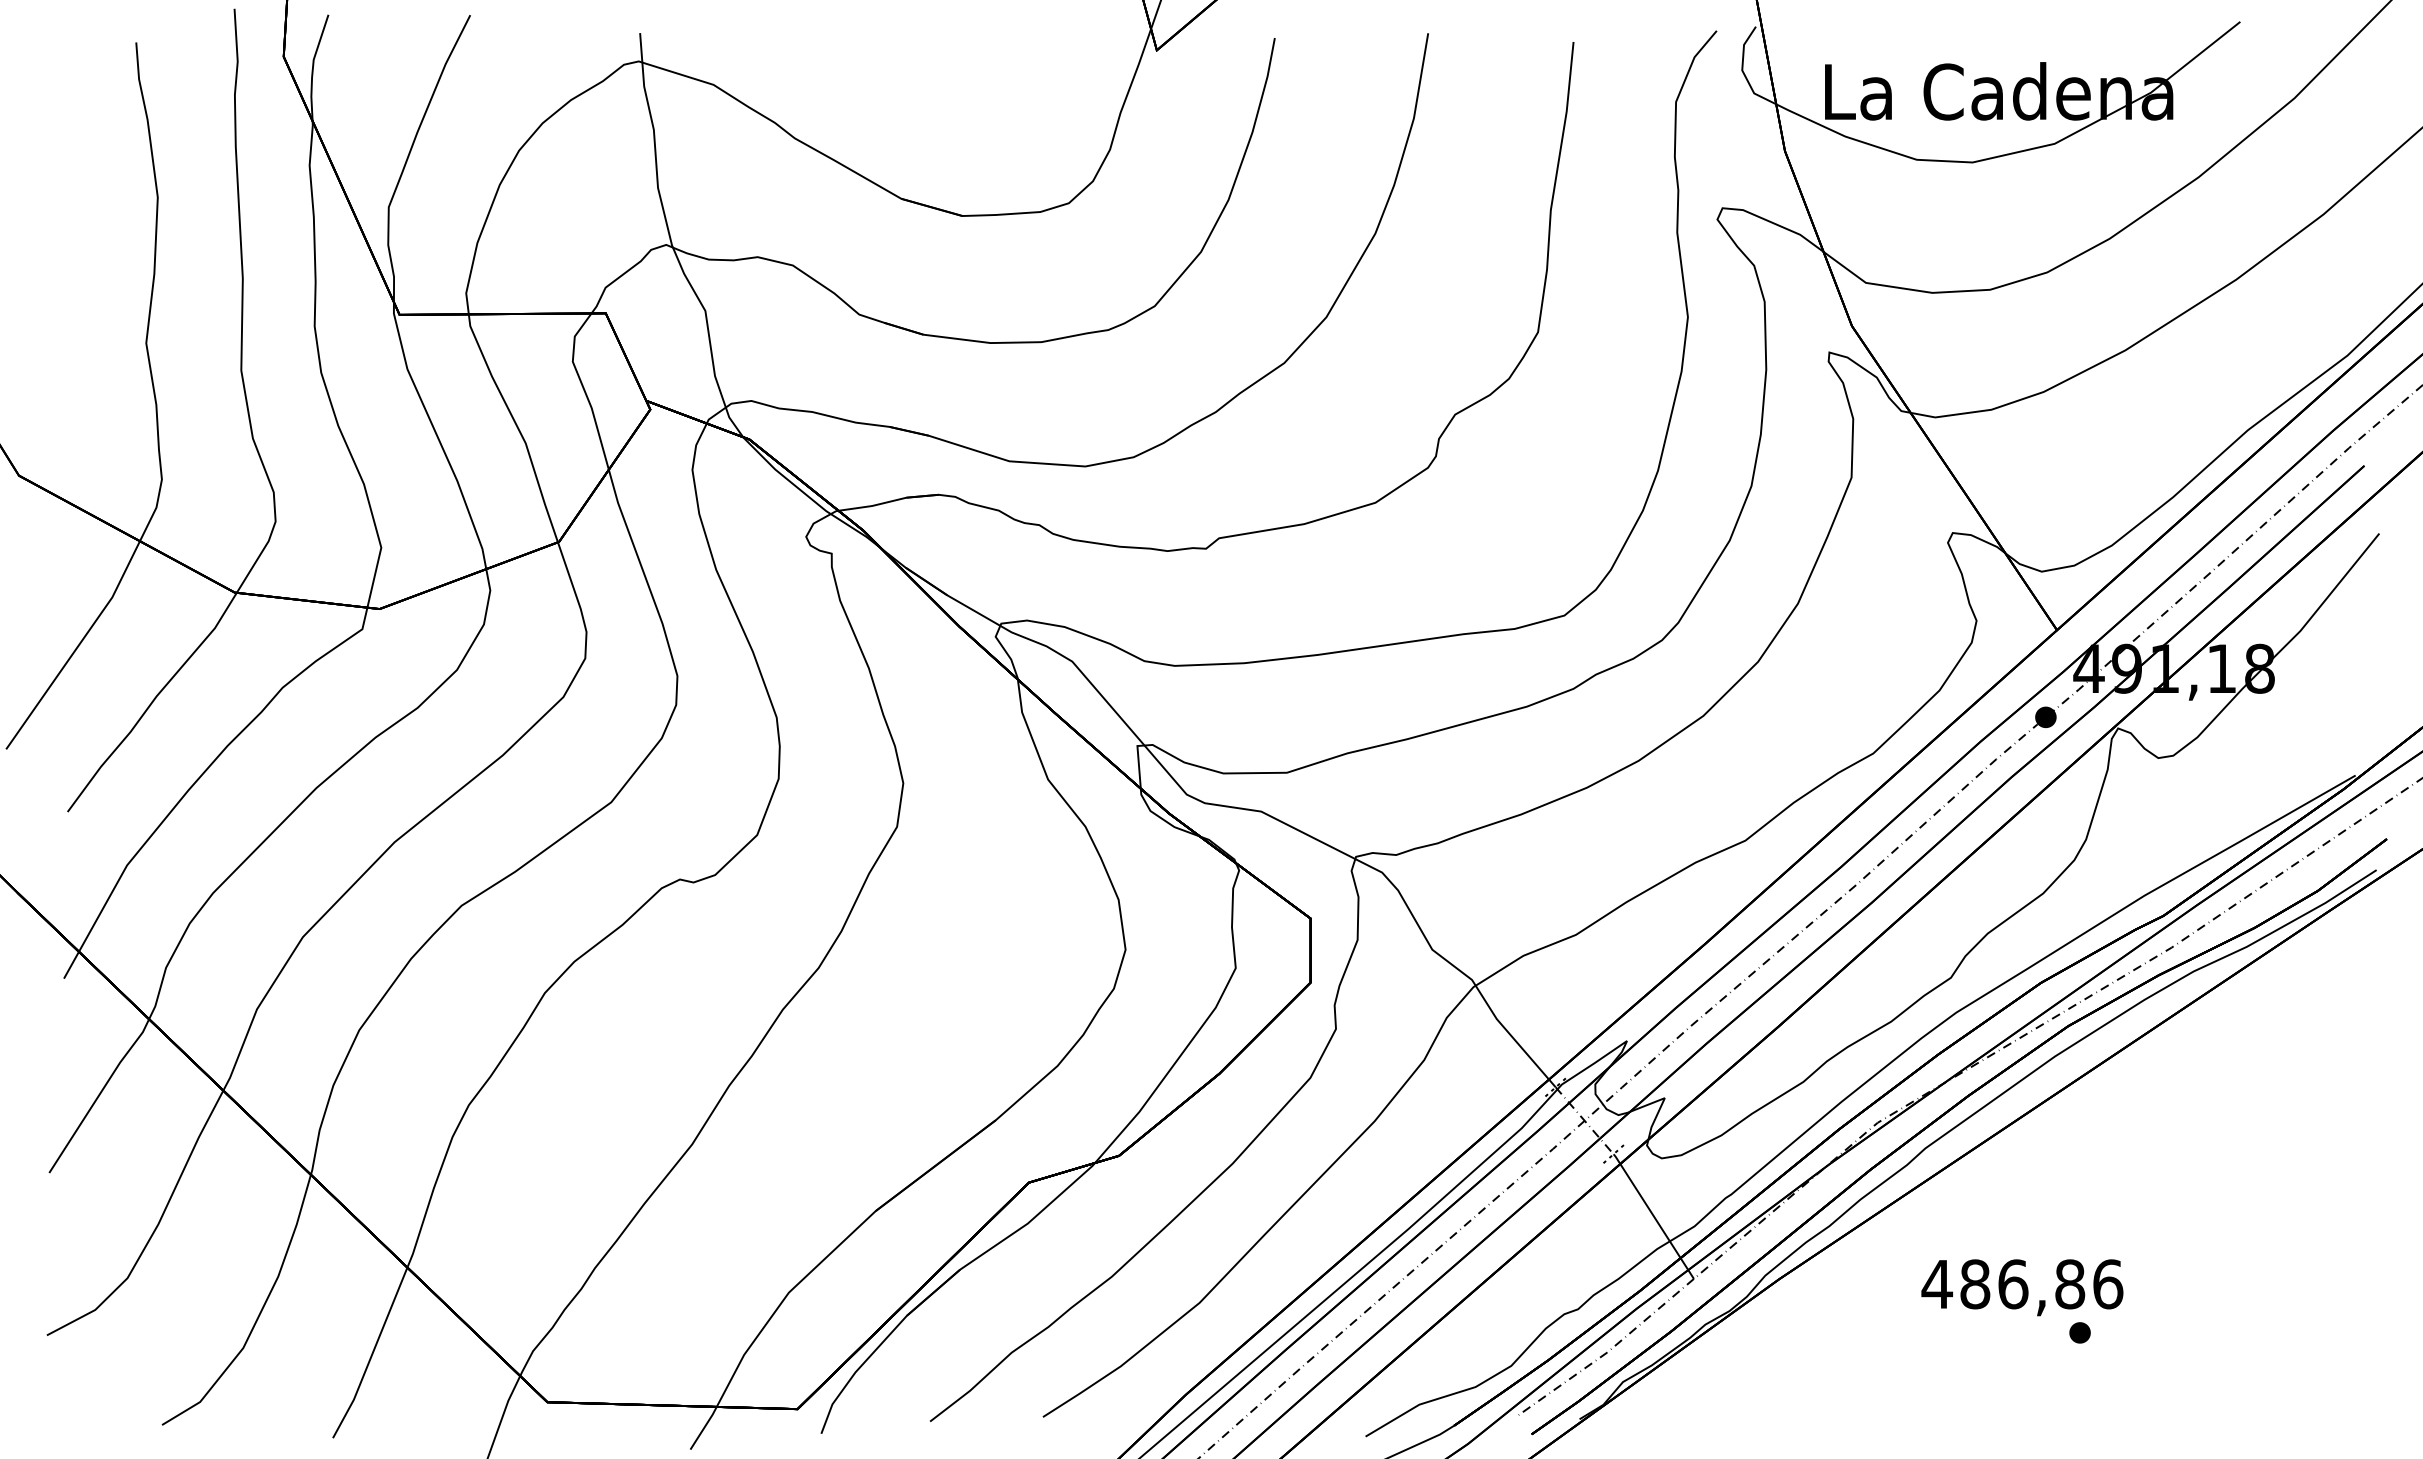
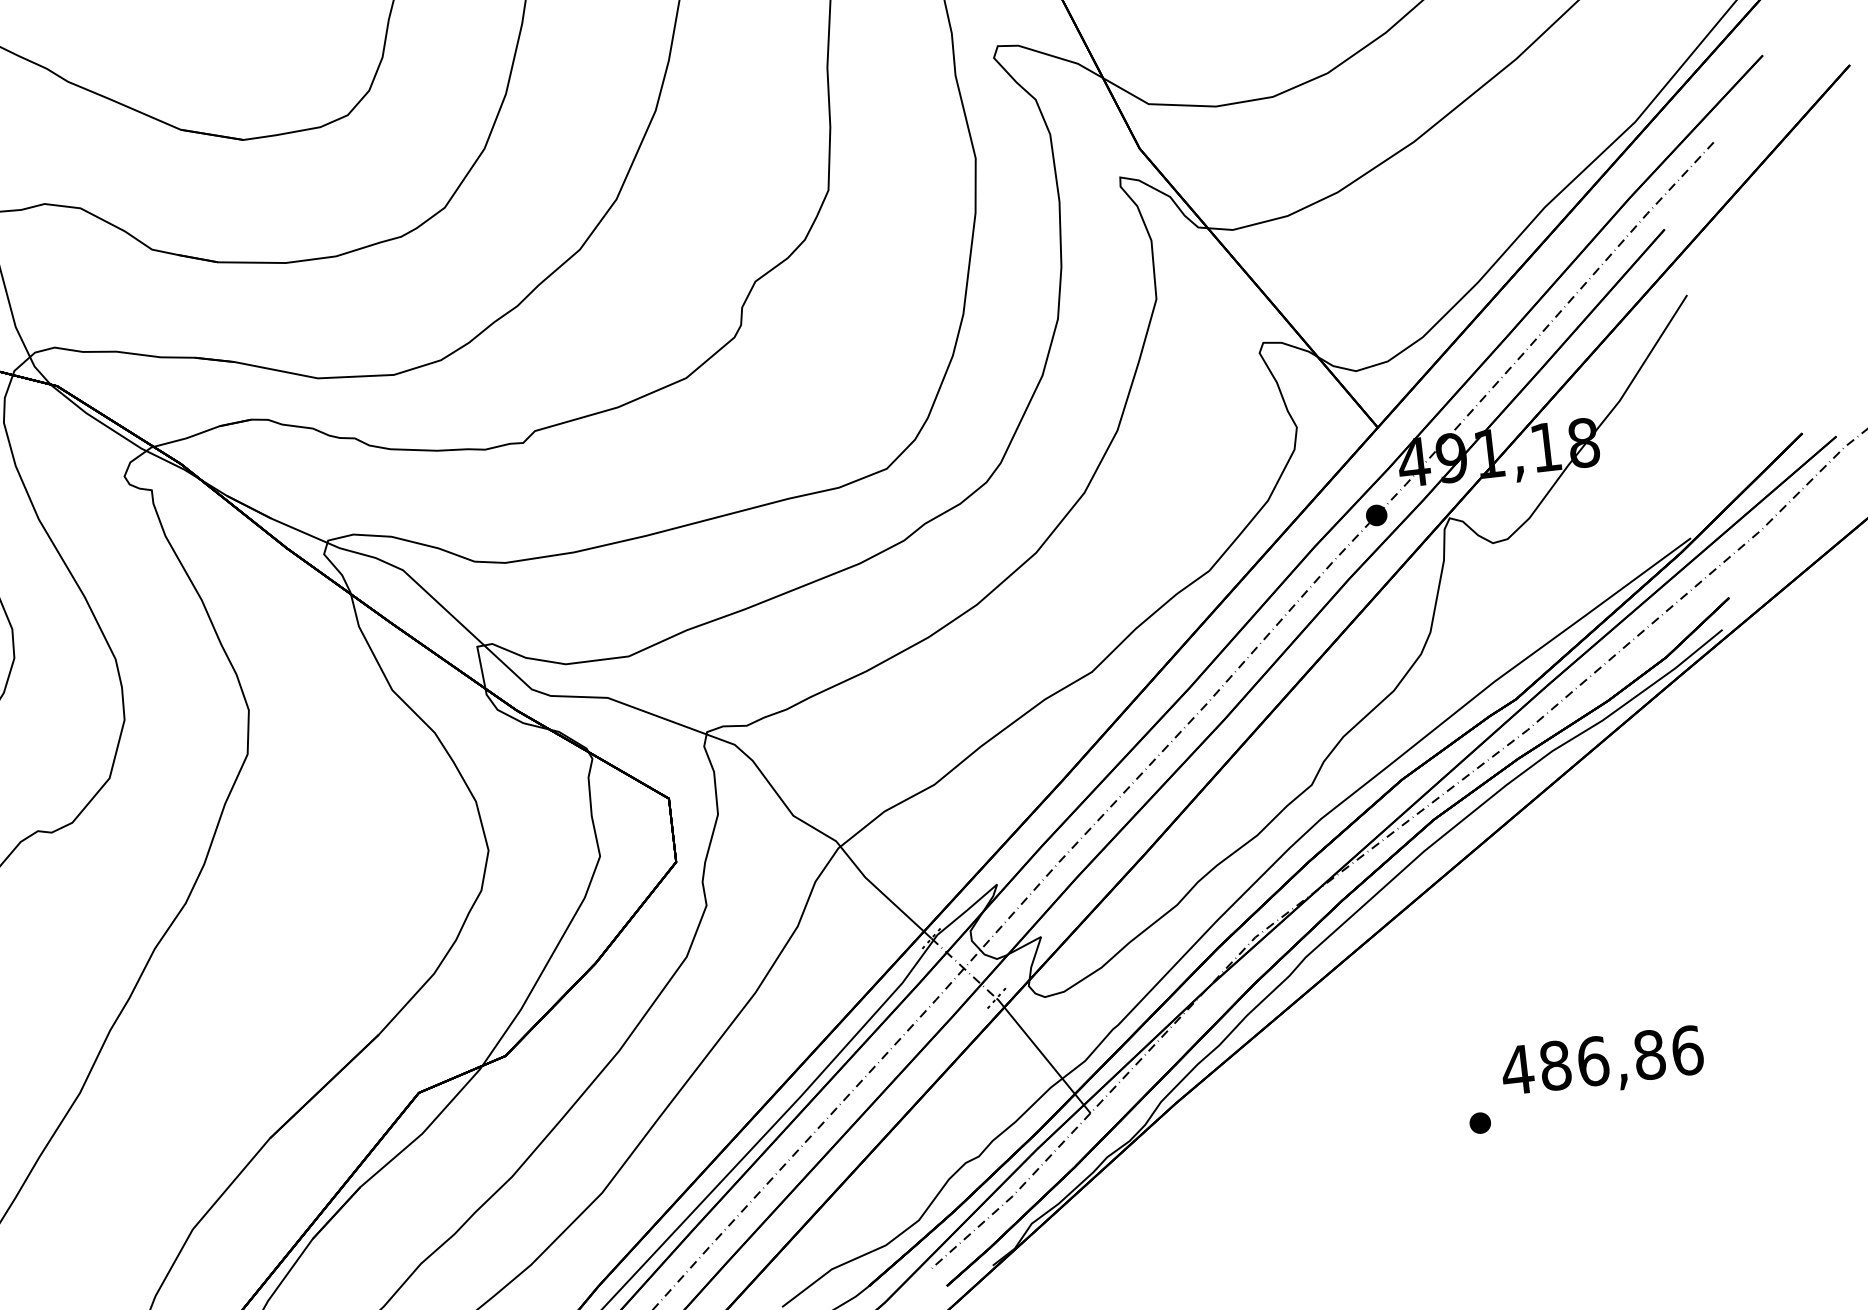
text: (2022, 1287) -> (1602, 1063), moved

